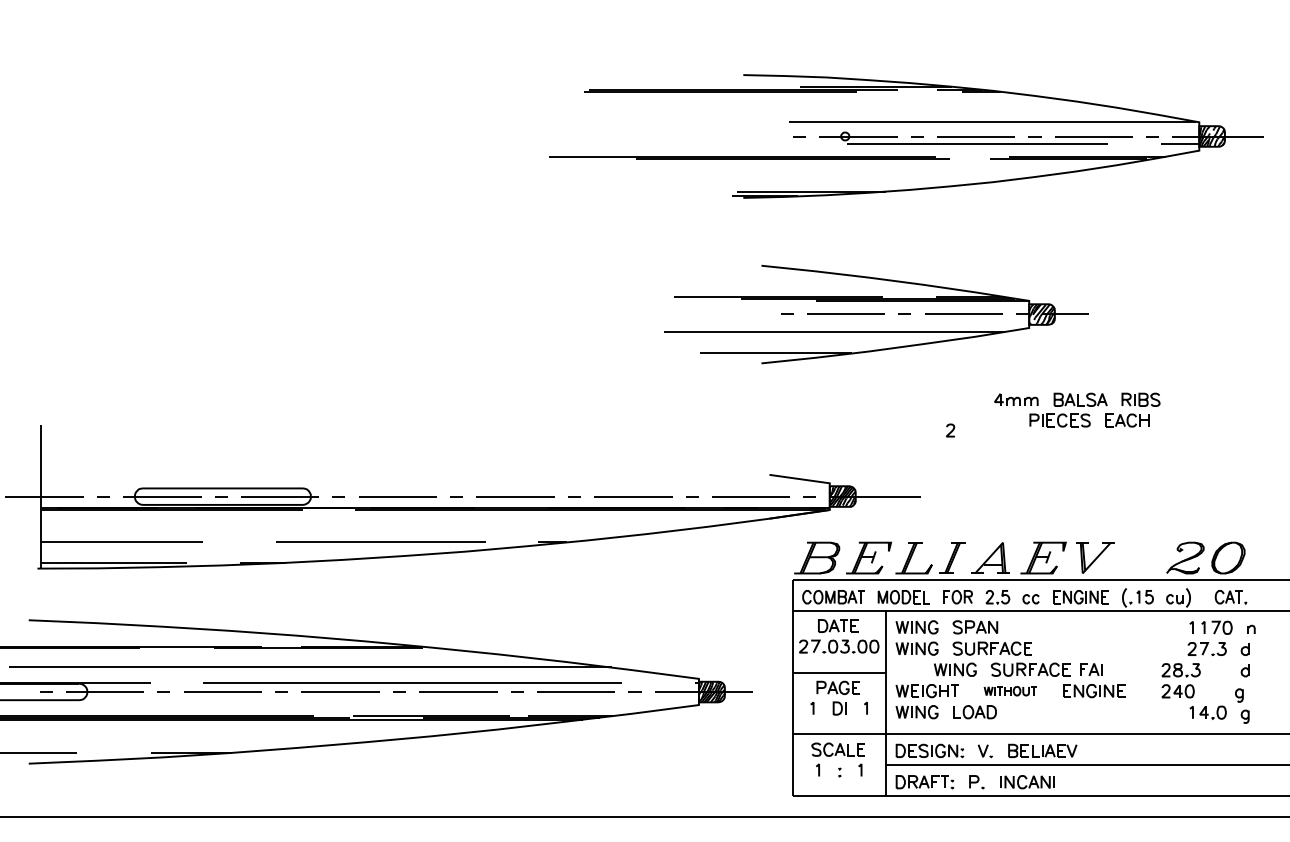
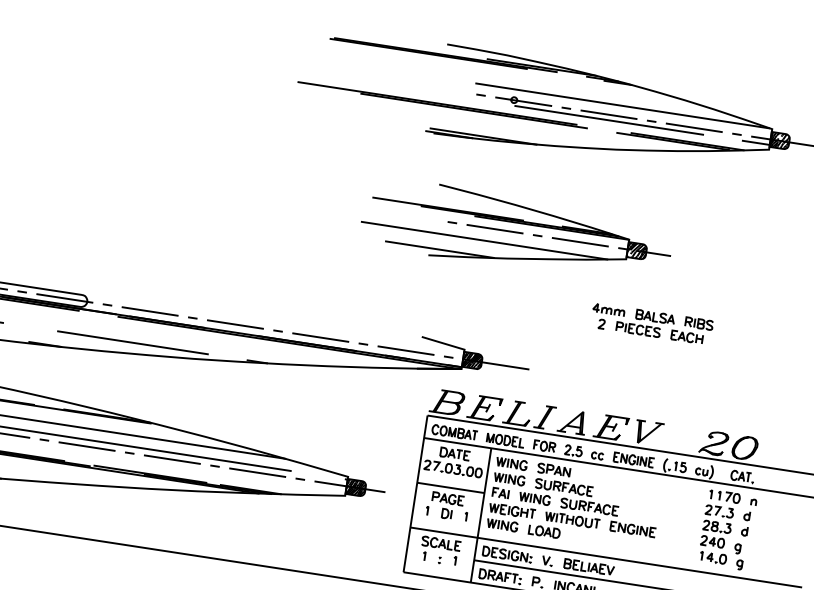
curve: (951, 430) -> (602, 324), moved
part: (1091, 669) -> (500, 493), moved
part: (1180, 680) -> (715, 534), moved
part: (1009, 691) -> (571, 520), size x1.43

